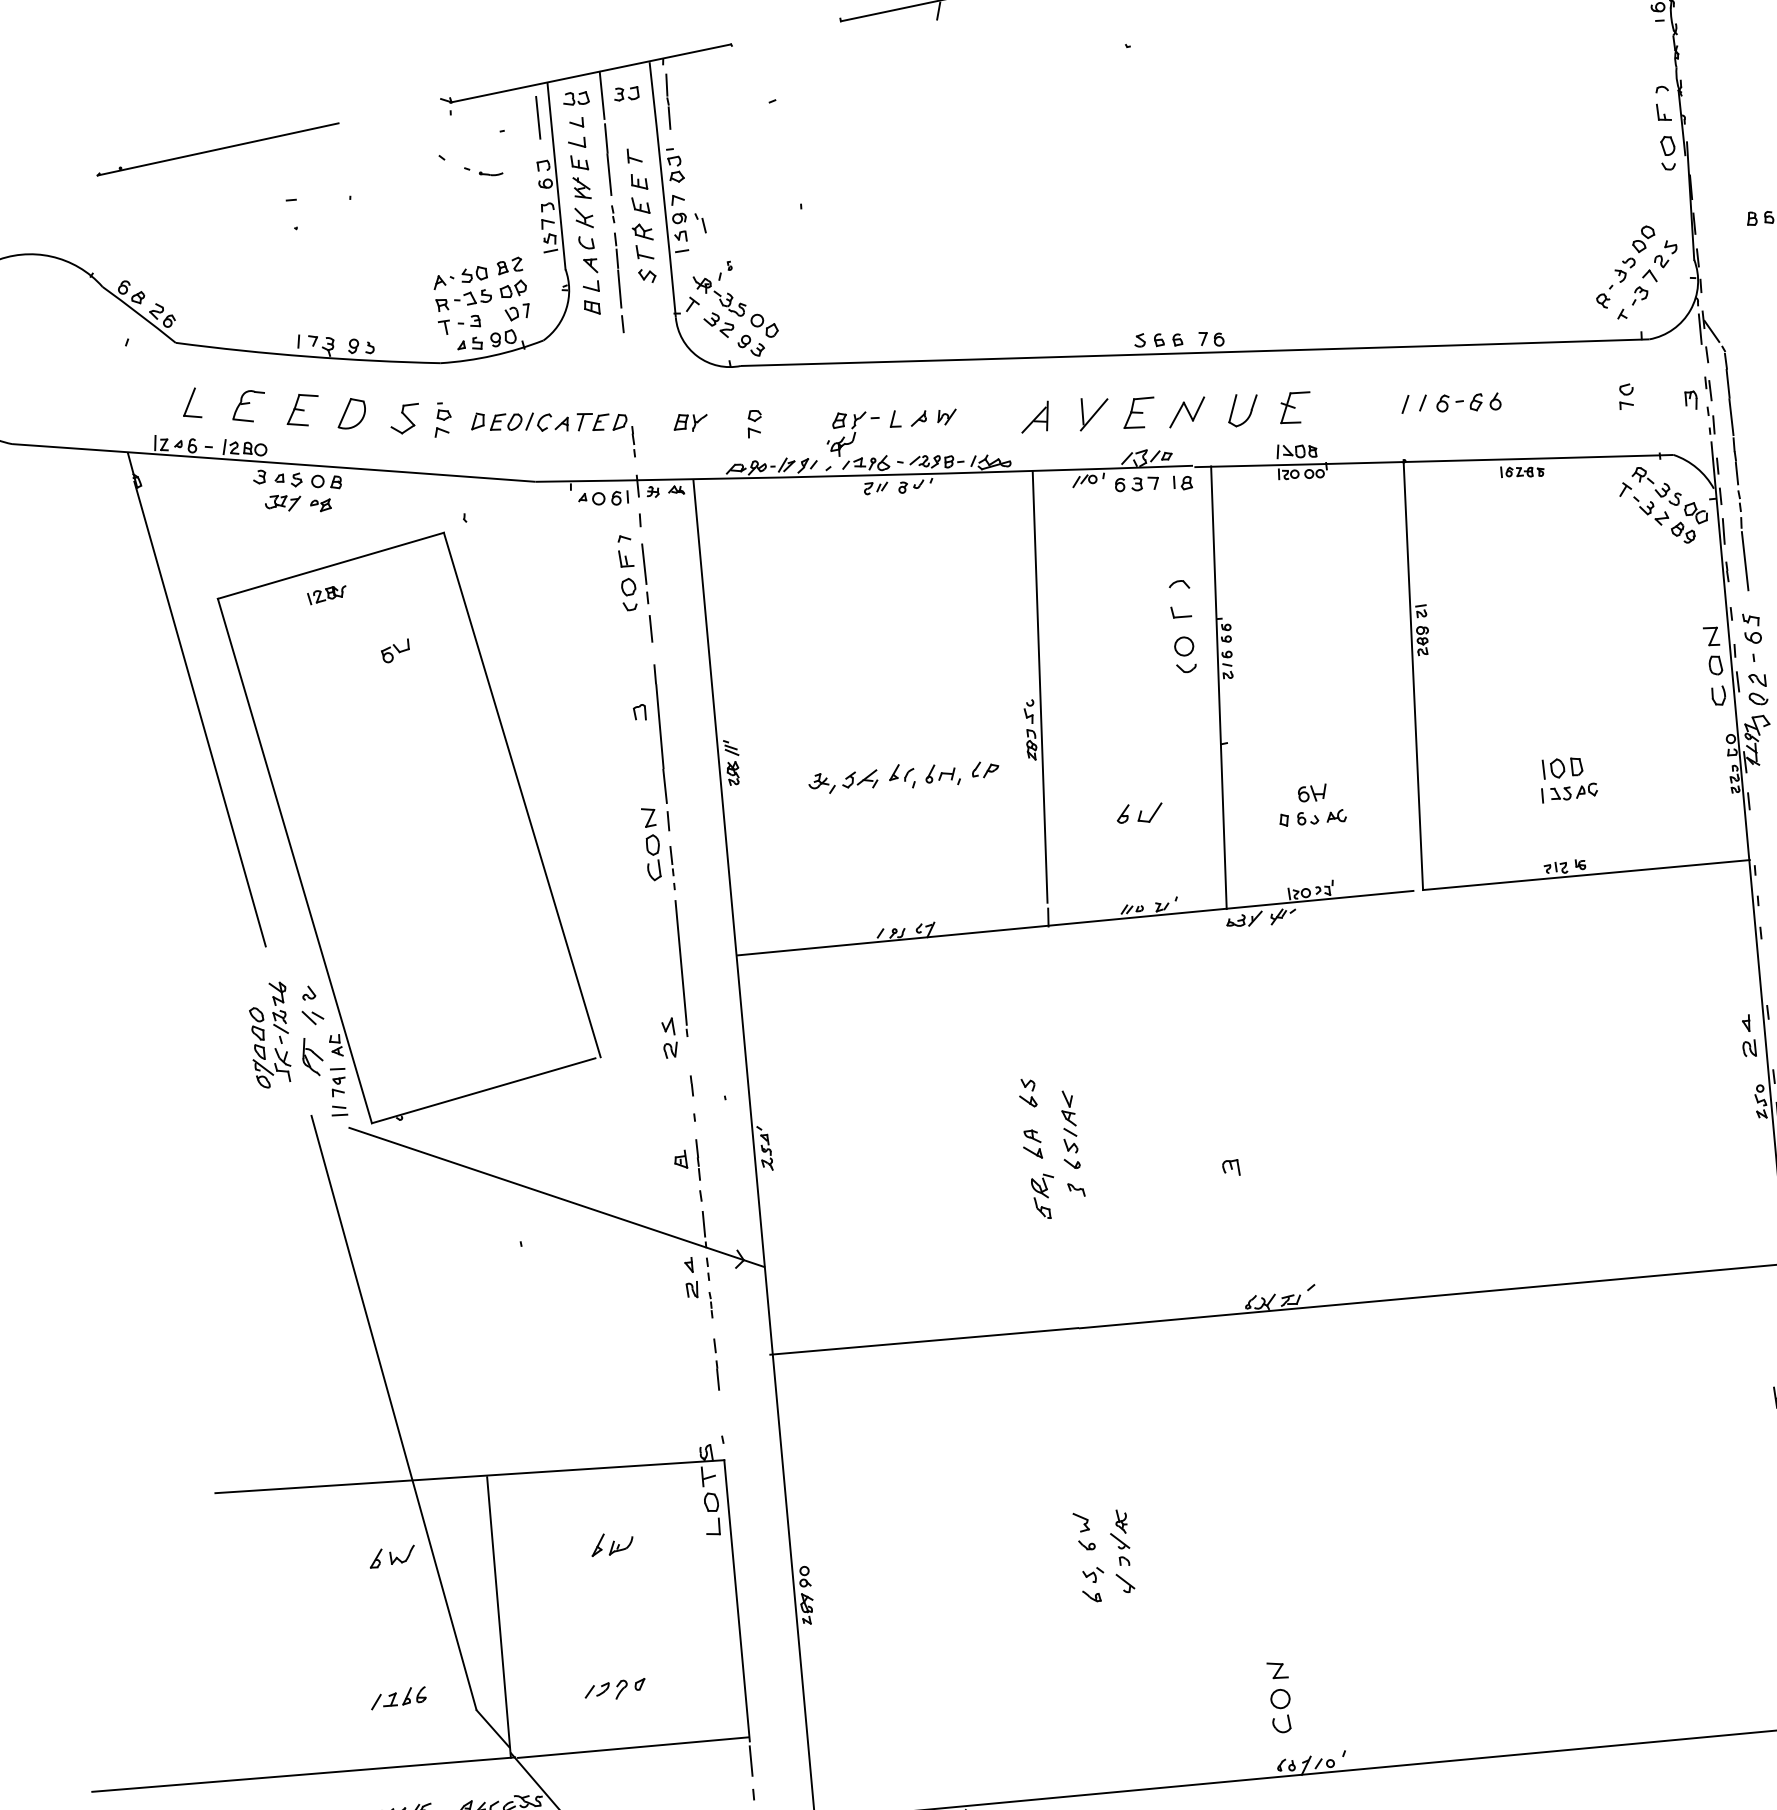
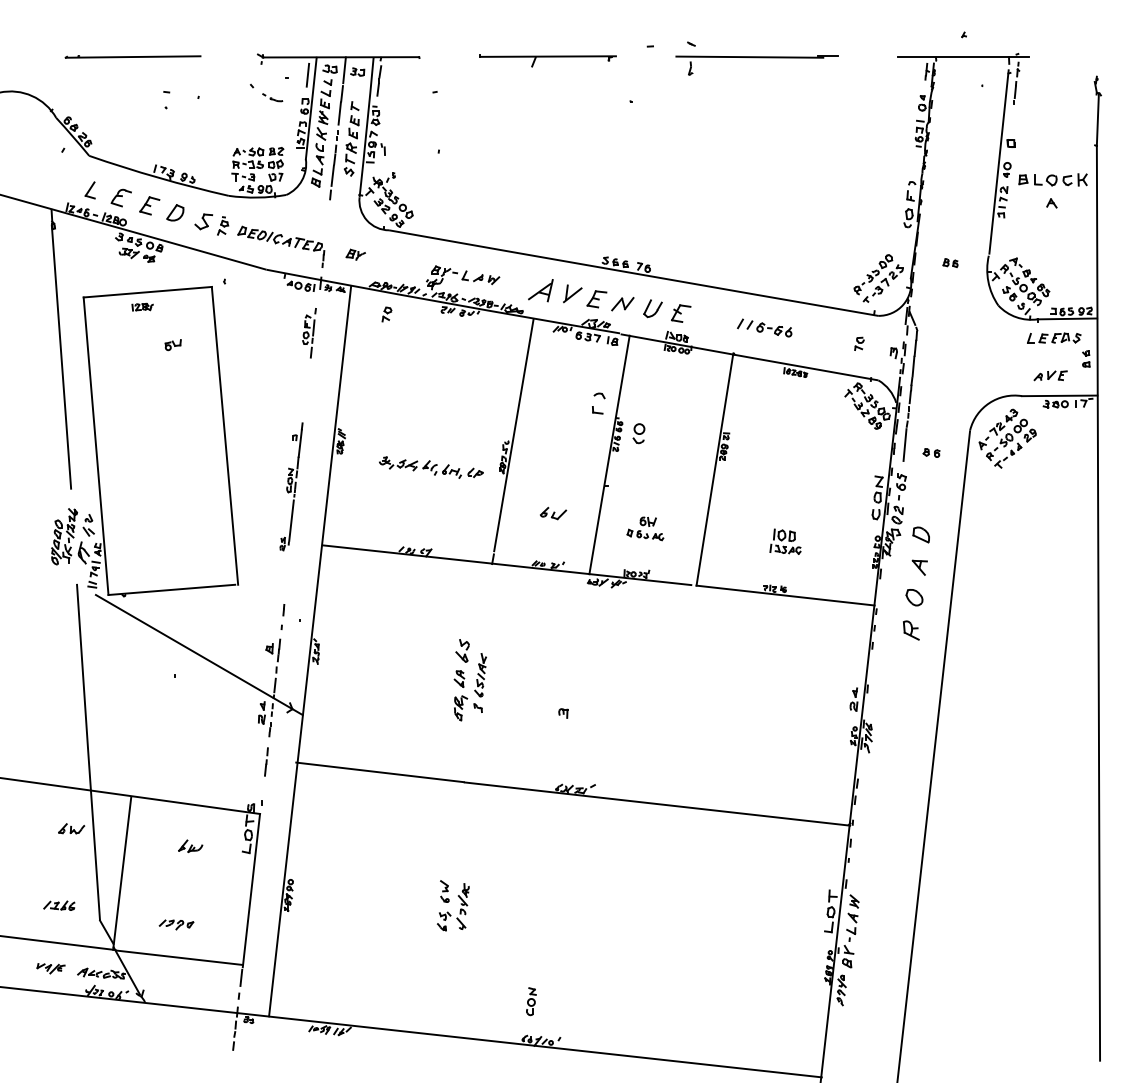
part: (1034, 418) -> (540, 290), size x1.4
part: (753, 423) -> (386, 314), moved
part: (635, 578) -> (309, 332), size x0.7
part: (1184, 654) -> (638, 433), moved
part: (660, 861) -> (291, 486), size x0.6
part: (1027, 1092) -> (462, 650), size x1.4
part: (1280, 1696) -> (531, 1001), size x0.7

